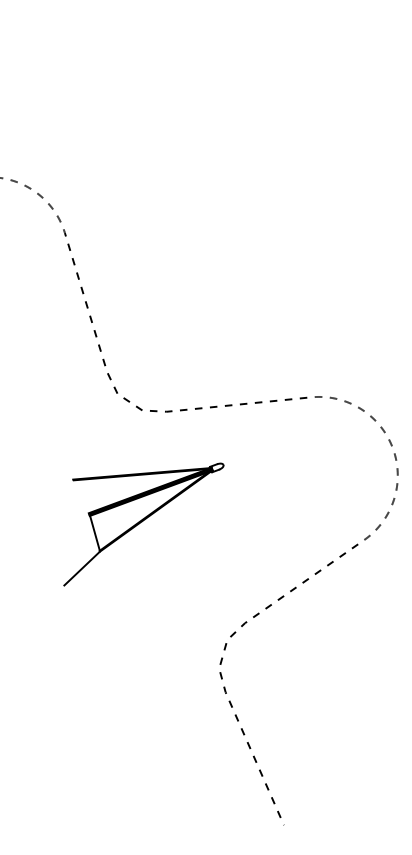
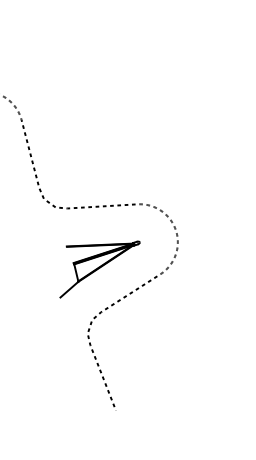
part: (142, 524) -> (99, 269), moved

